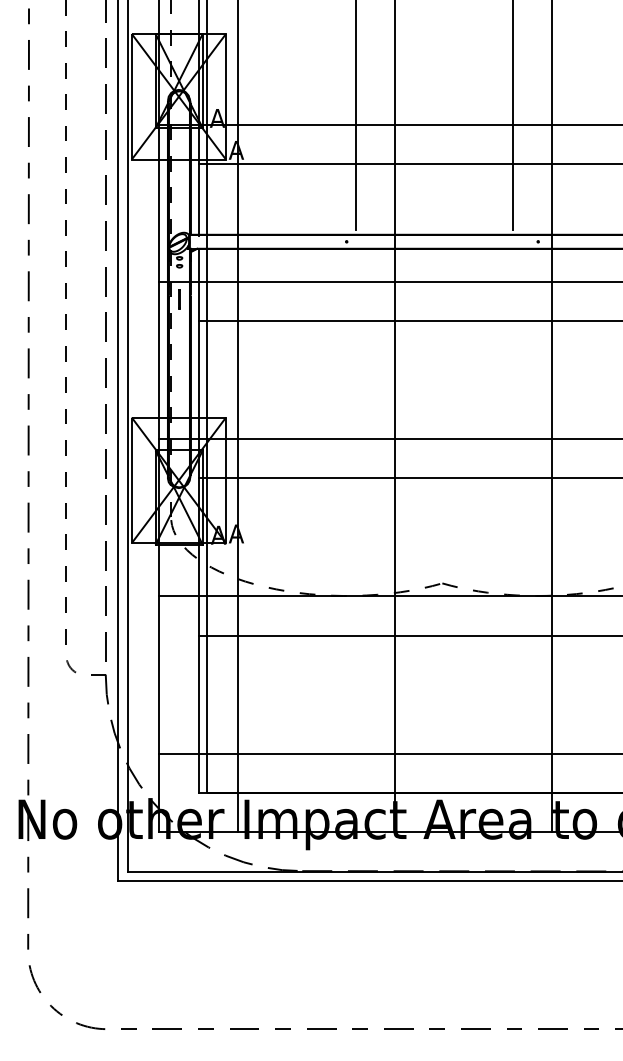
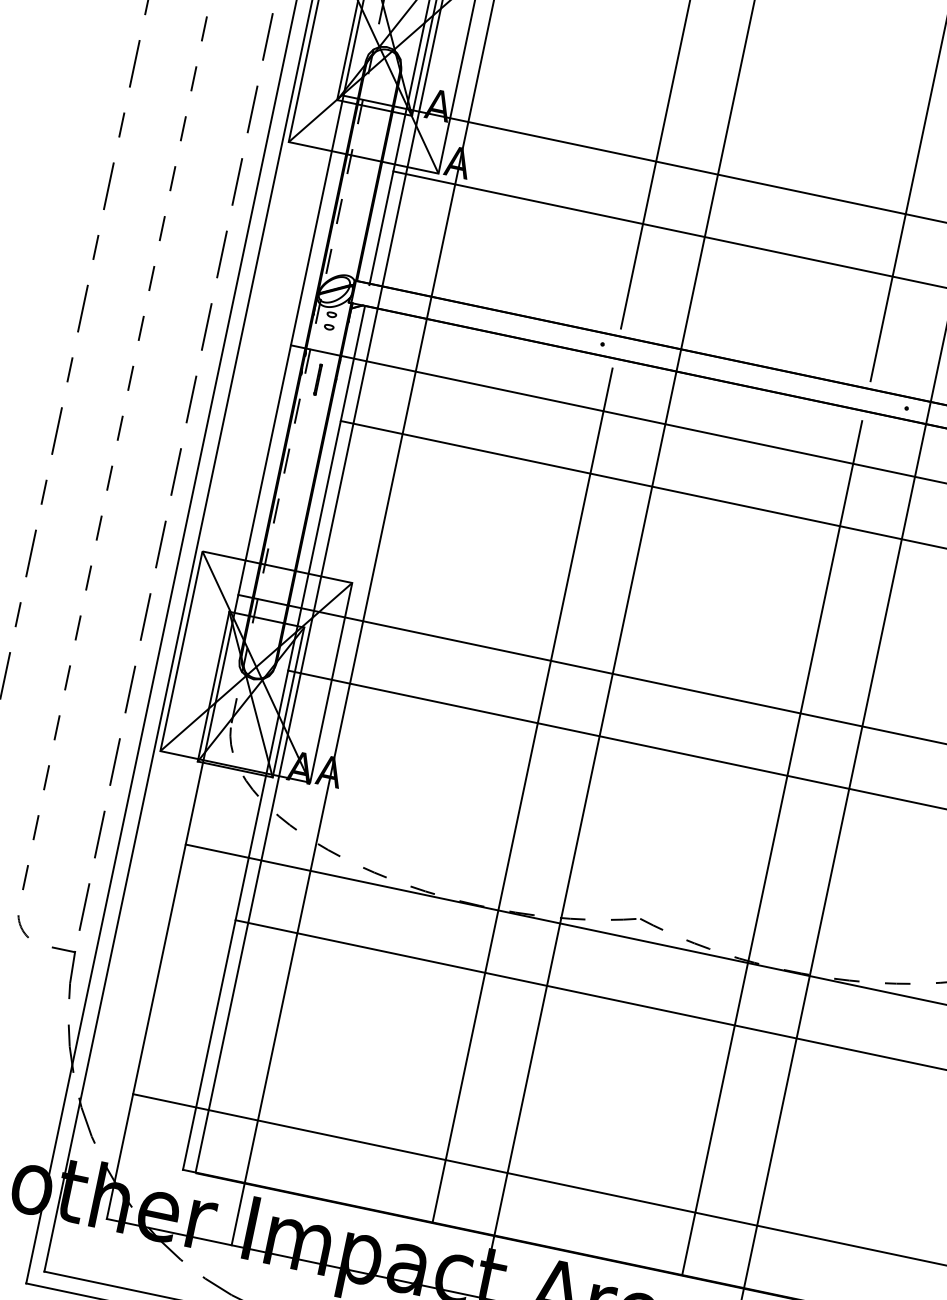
line: (355, 523) -> (522, 794), added
line: (513, 523) -> (773, 847), added

